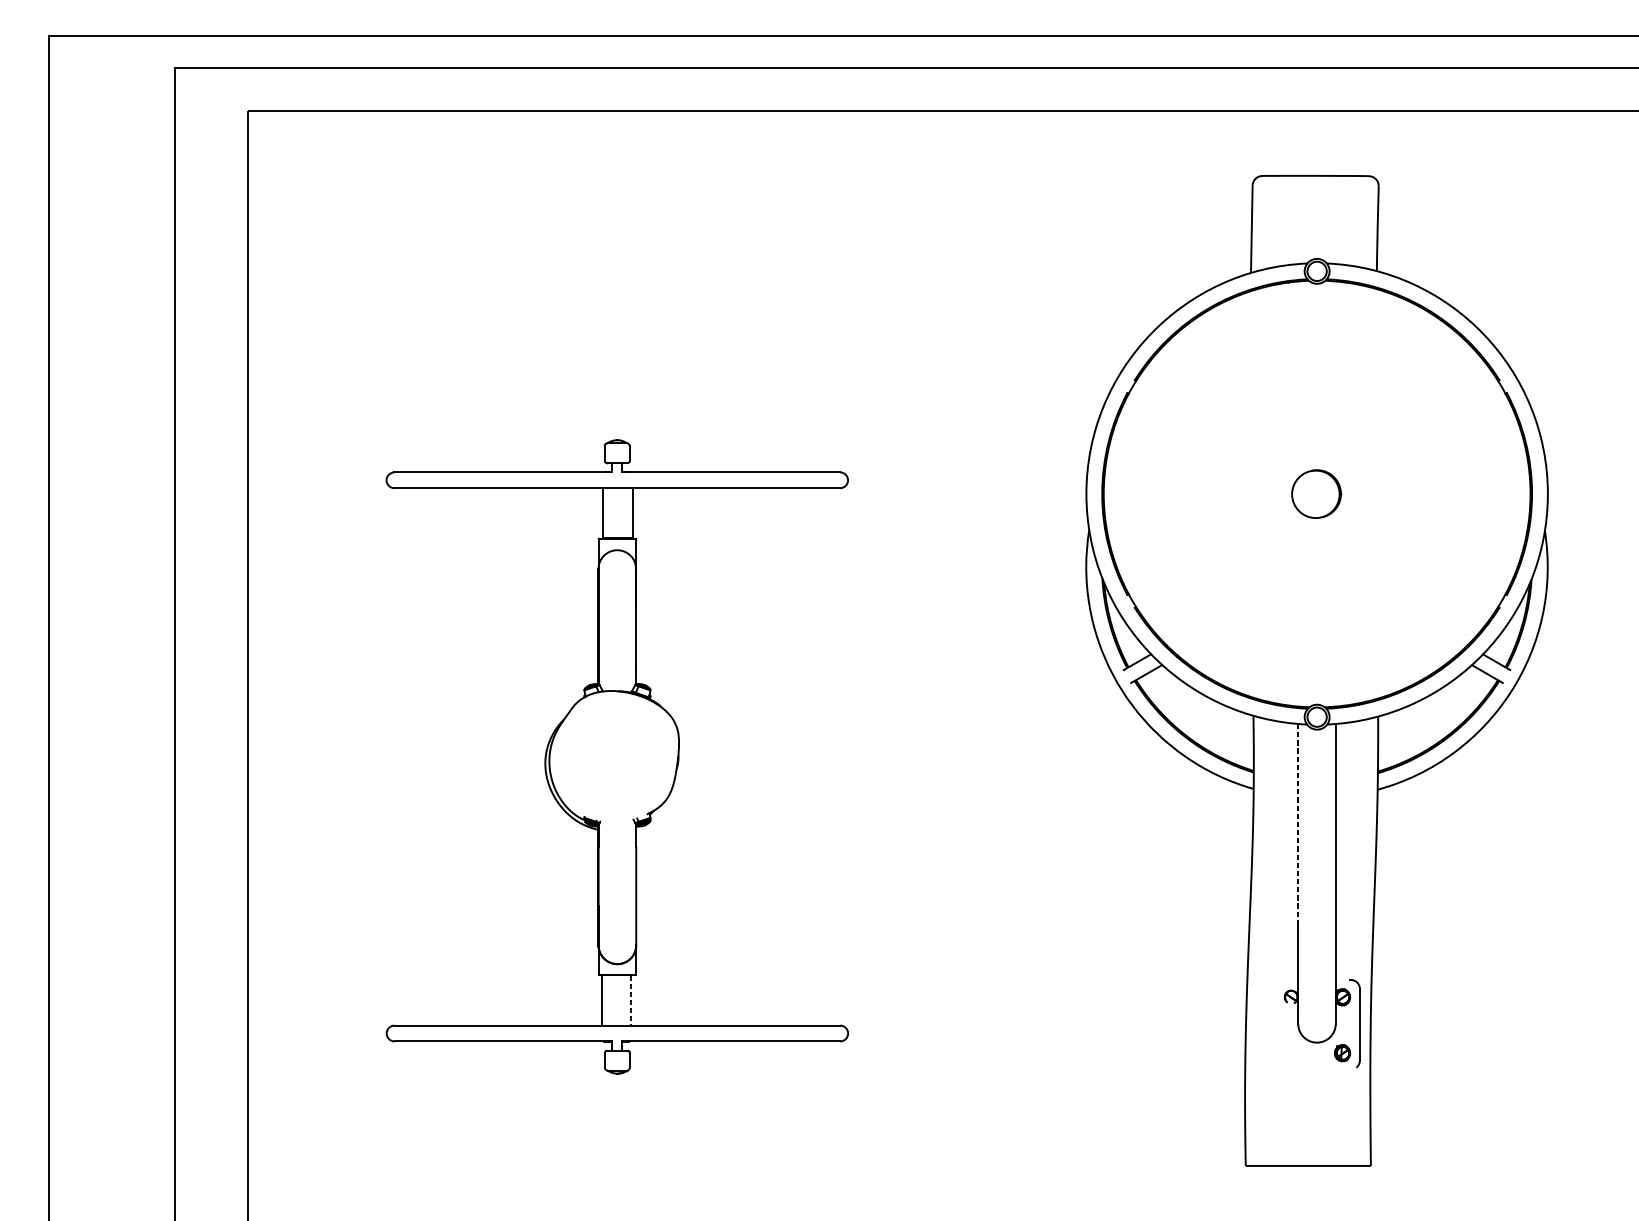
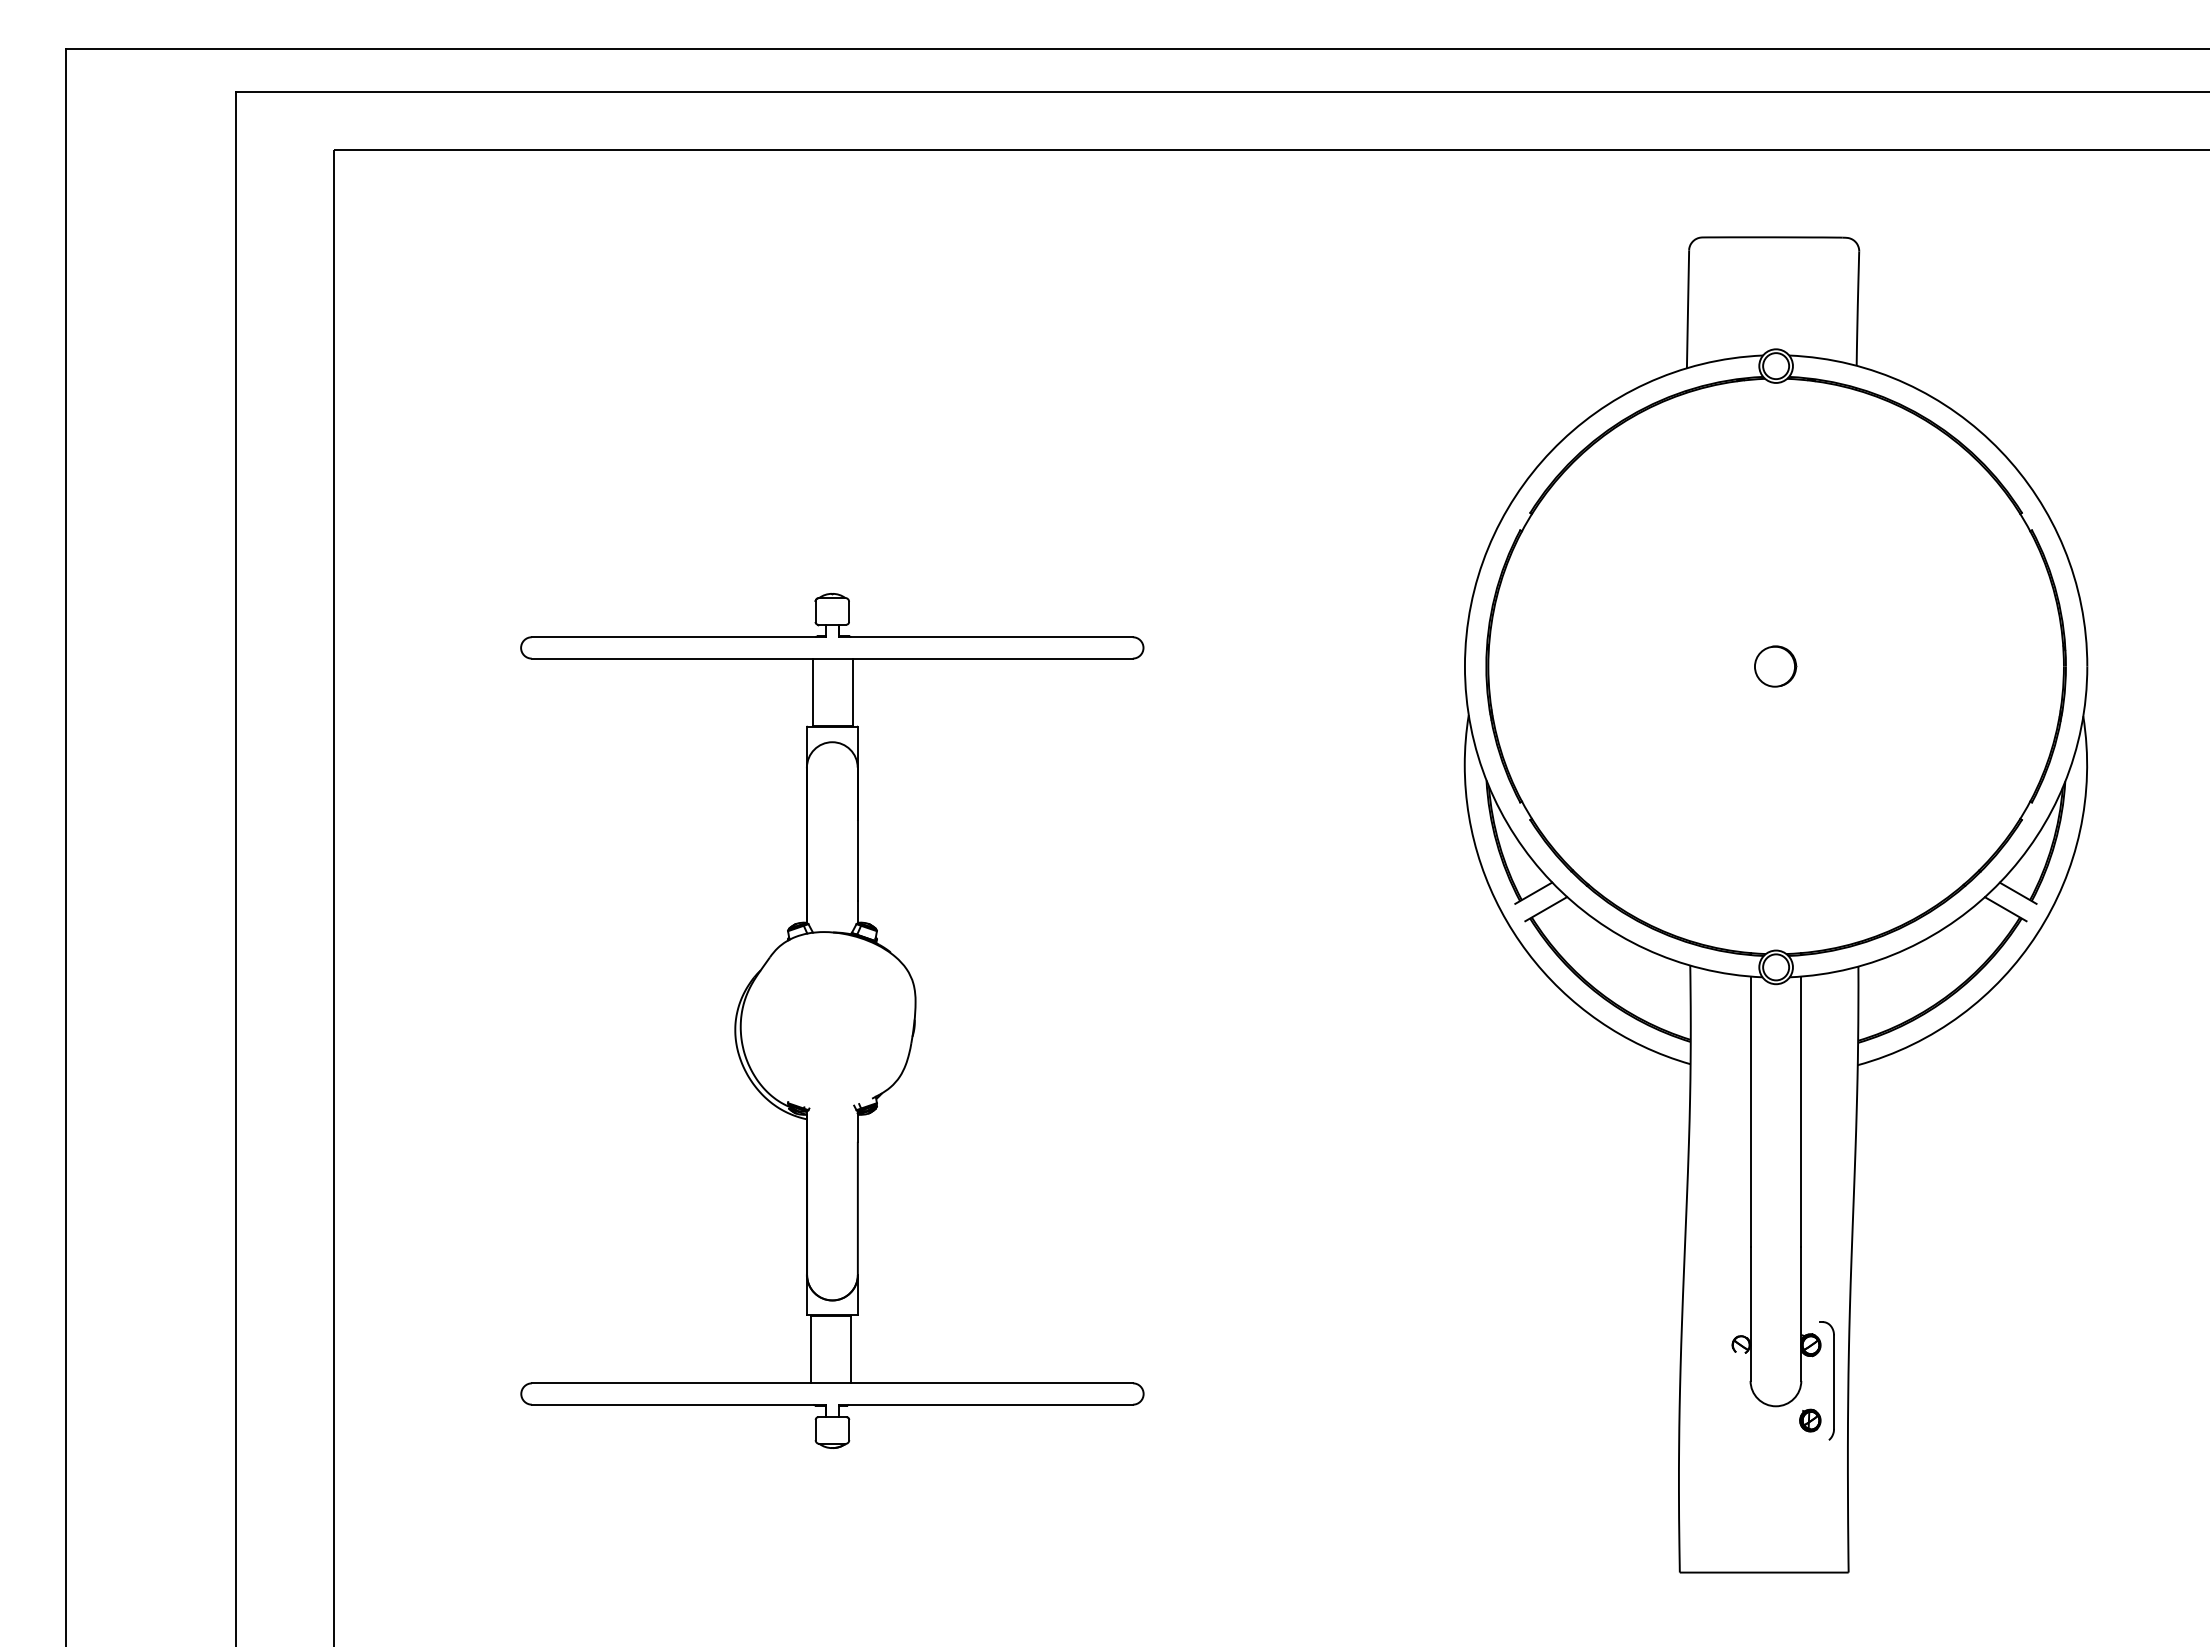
part: (1316, 494) -> (1775, 666), size x0.62
line: (1298, 824) -> (1750, 1112), dashed -> solid
line: (631, 1000) -> (851, 1349), dashed -> solid

